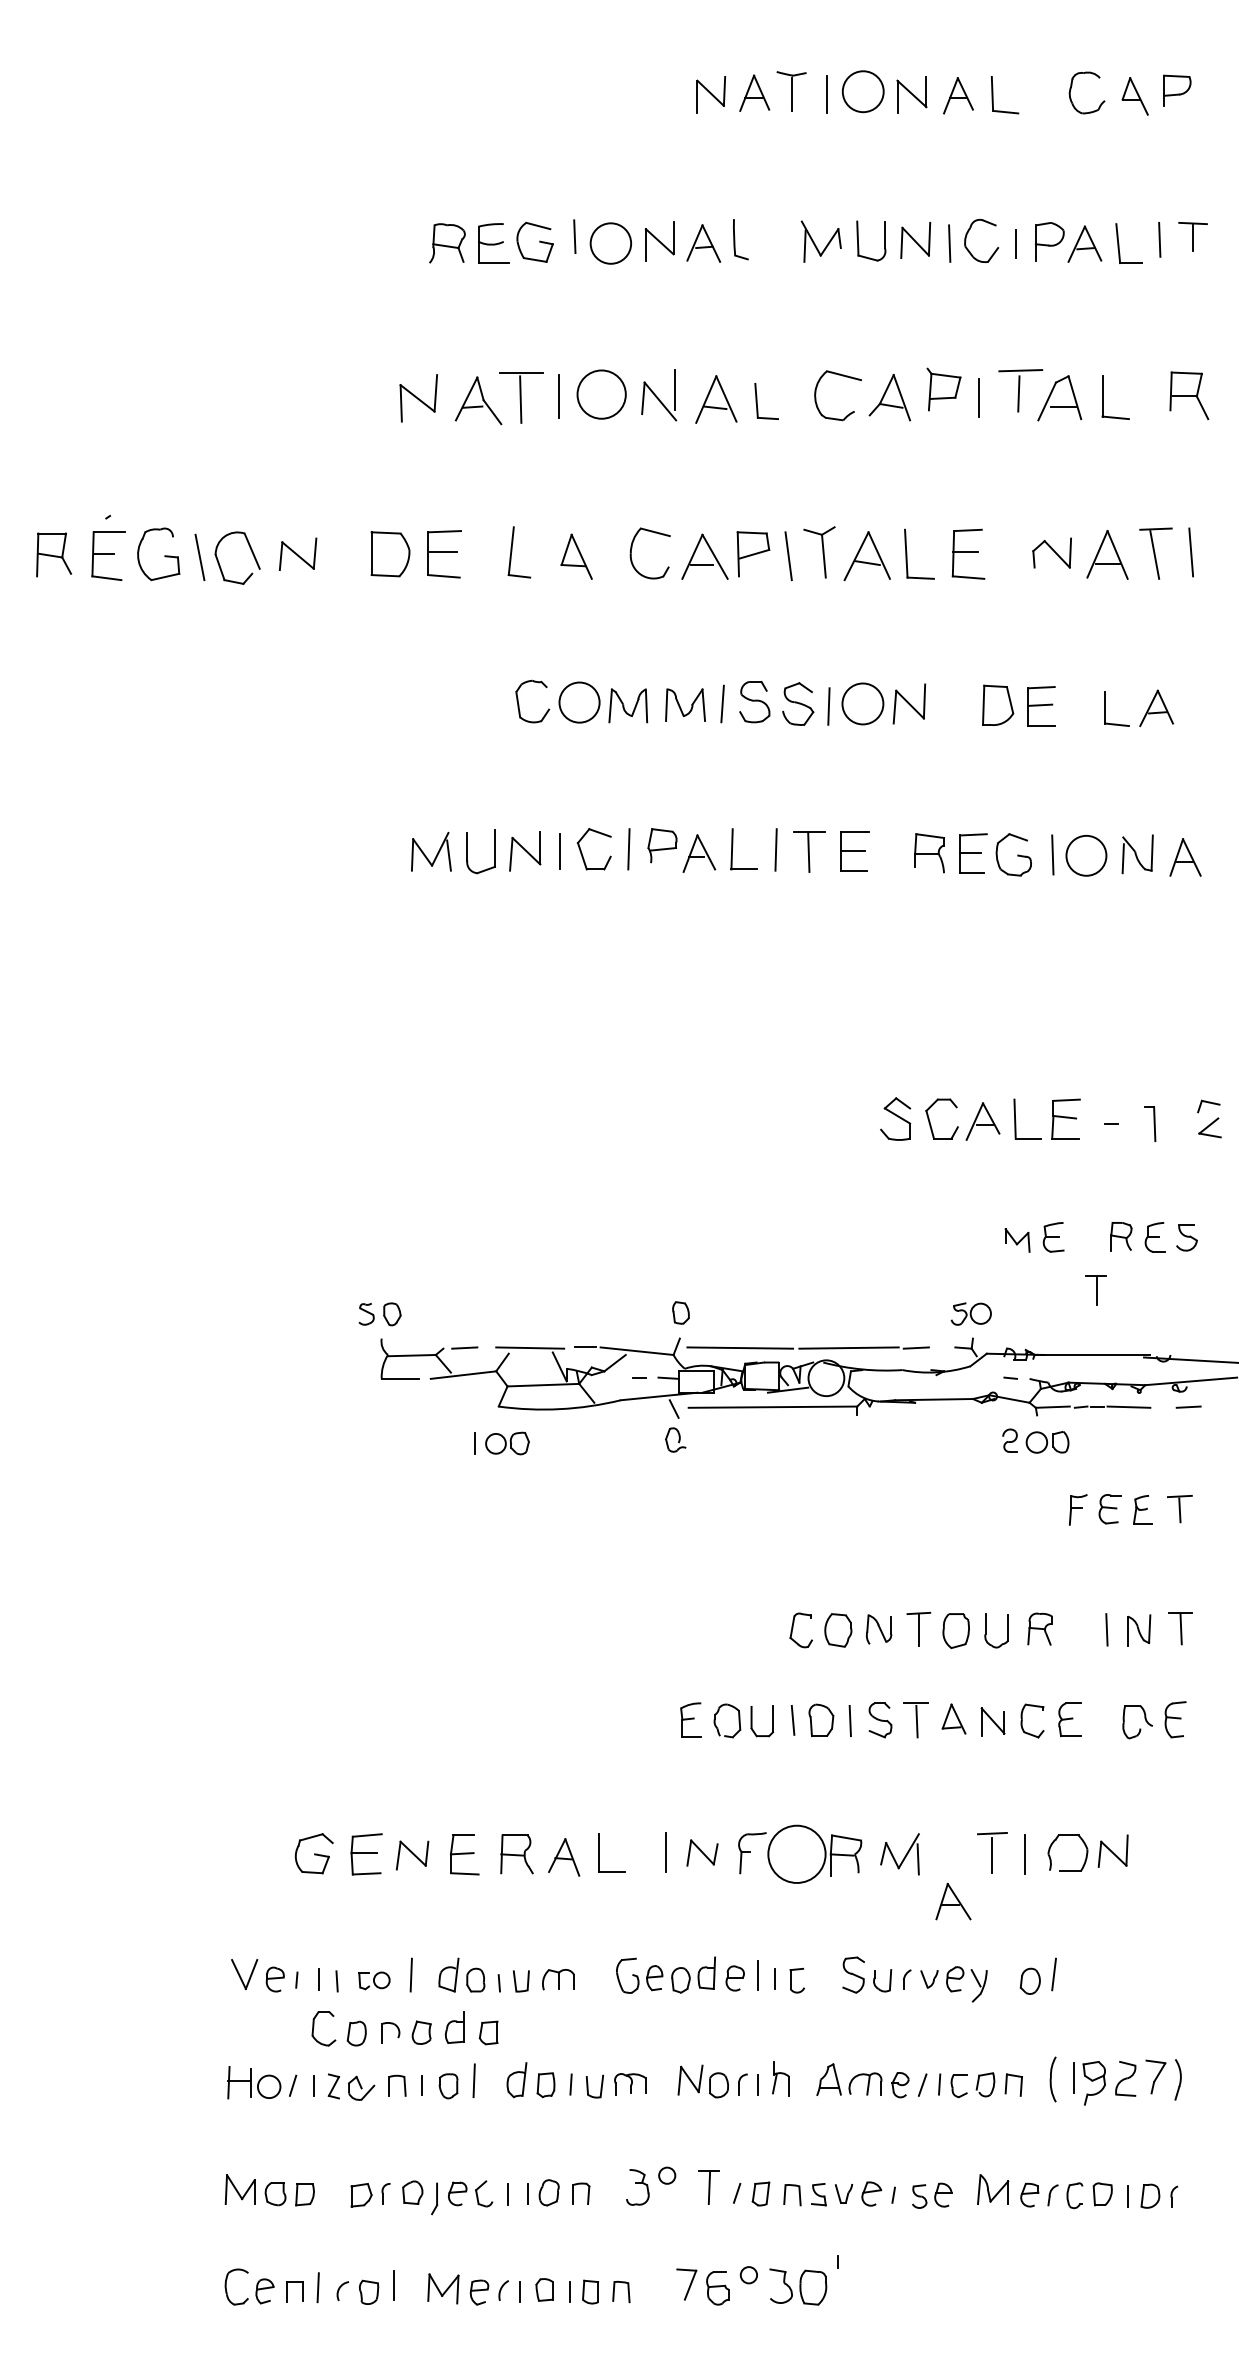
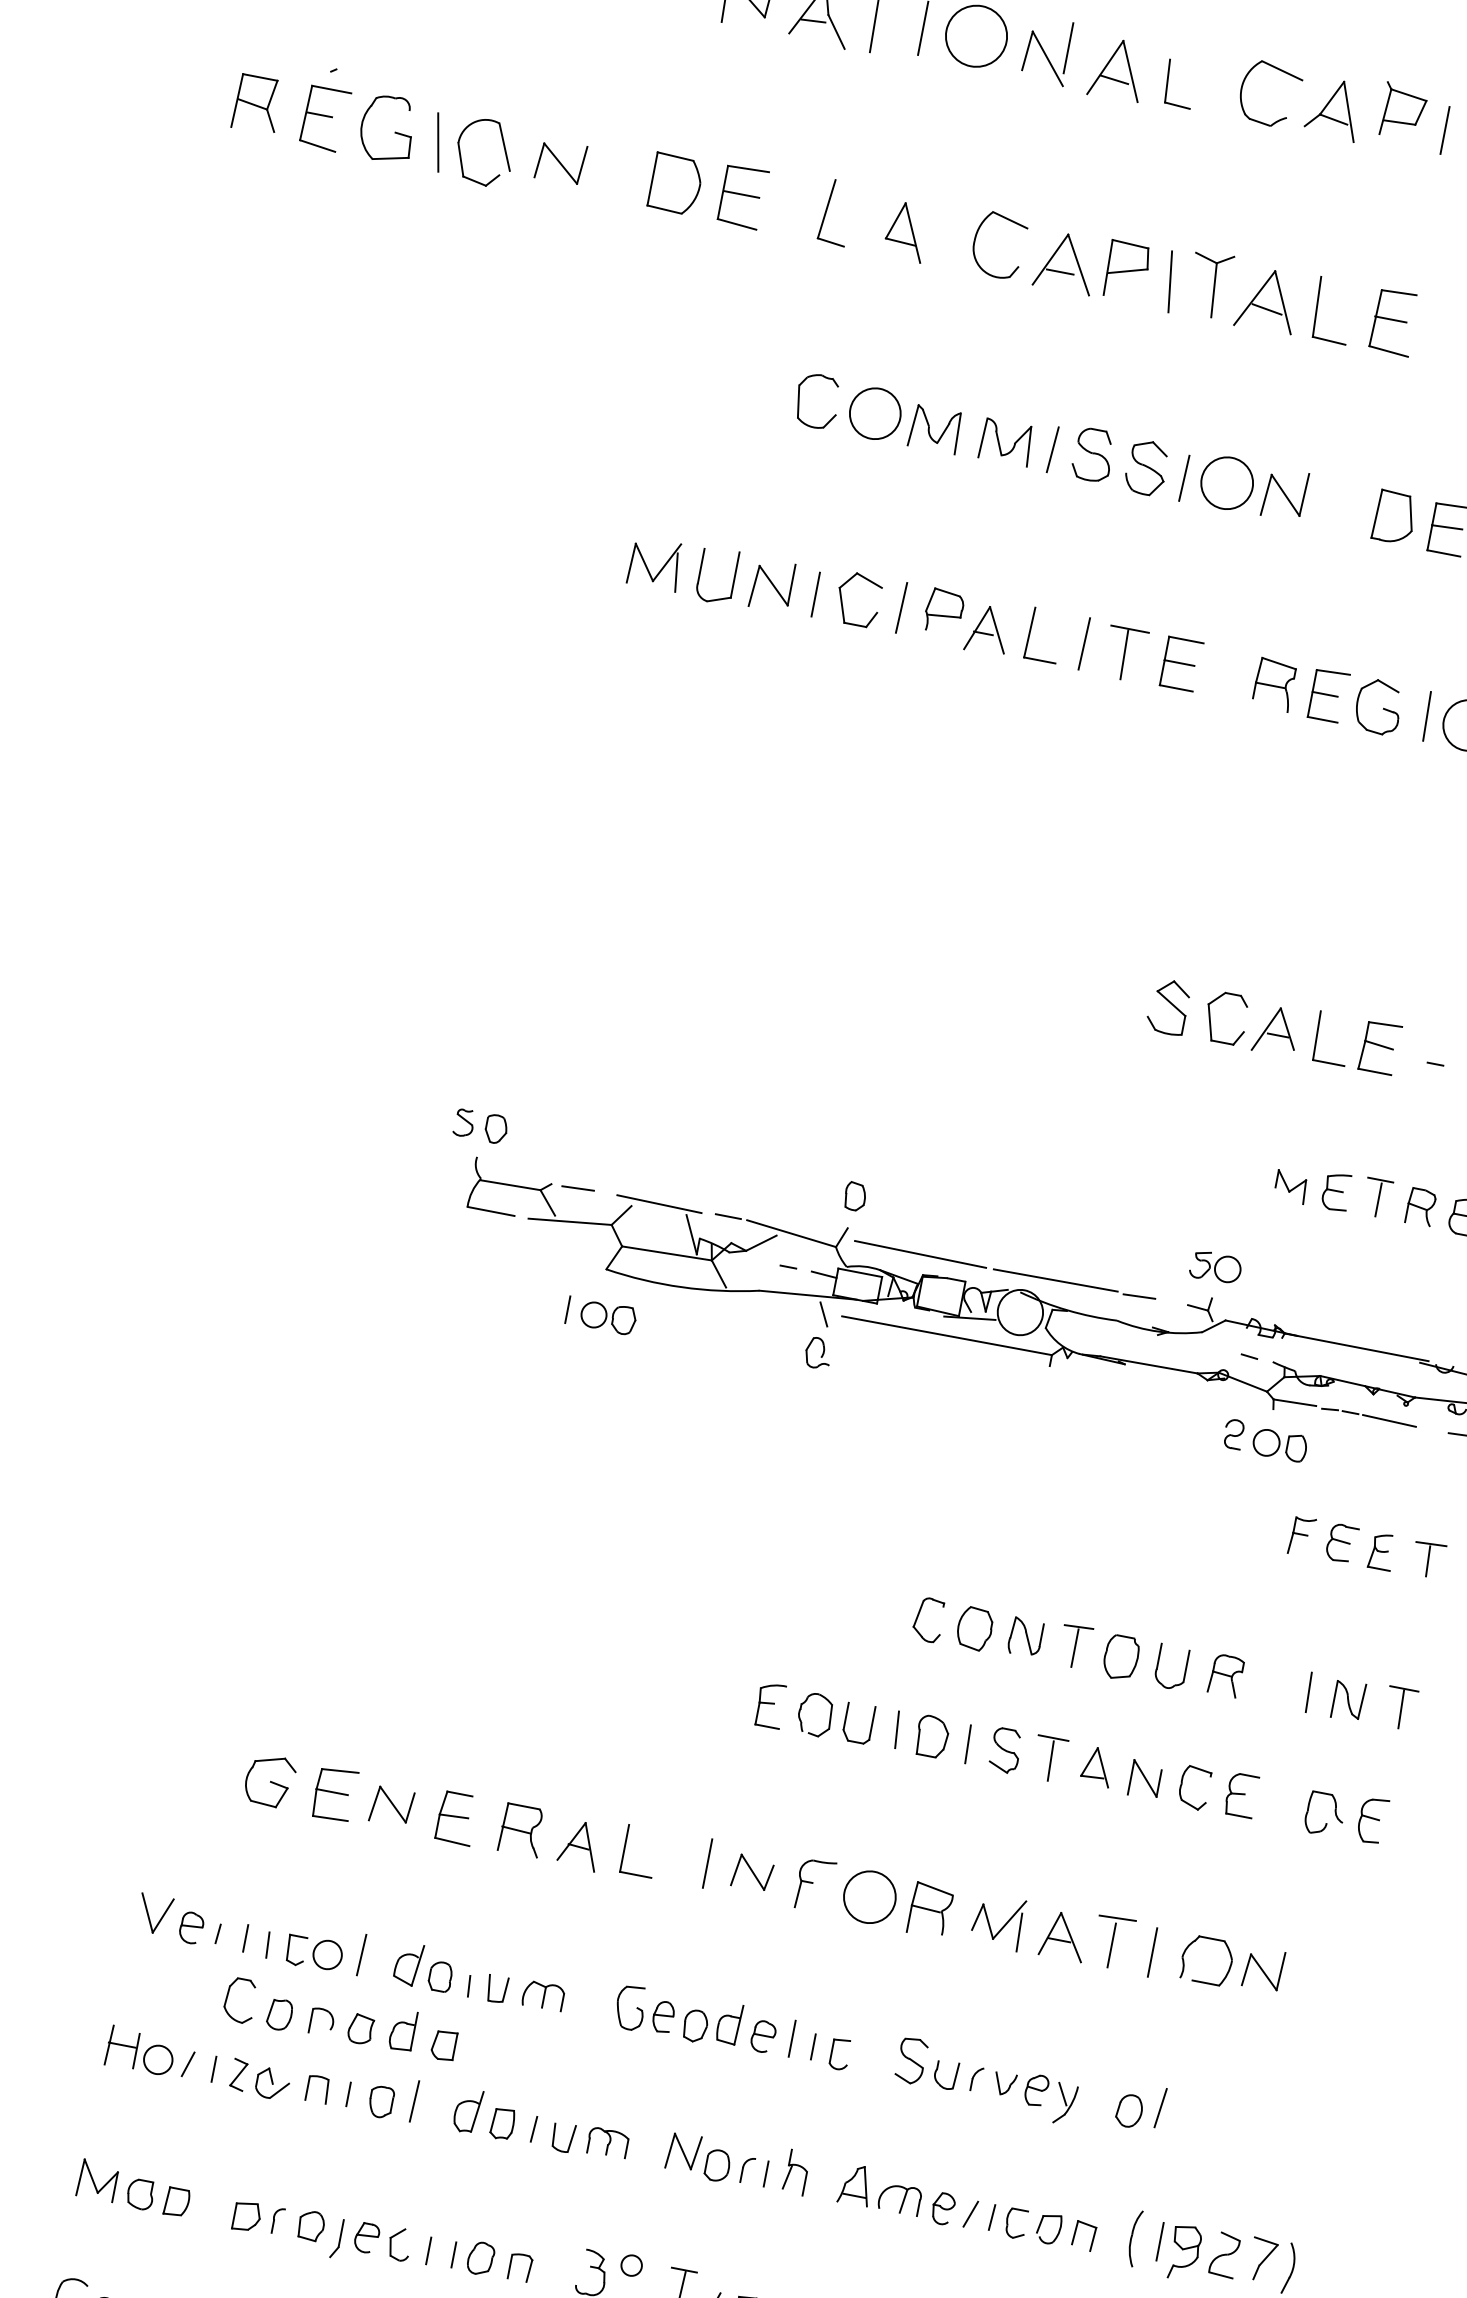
part: (1095, 1290) -> (1376, 1198), moved
circle: (796, 1853) -> (869, 1896), size x0.71
part: (953, 1901) -> (1064, 1936), moved
part: (374, 1980) -> (314, 1952), size x1.43

